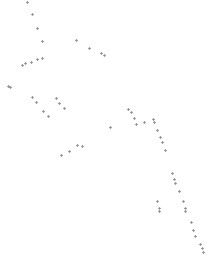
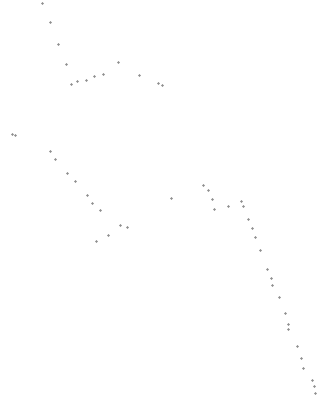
part: (32, 61) -> (87, 78), moved
part: (60, 103) -> (94, 203), moved
part: (144, 123) -> (228, 207), moved
part: (158, 206) -> (246, 321), removed

